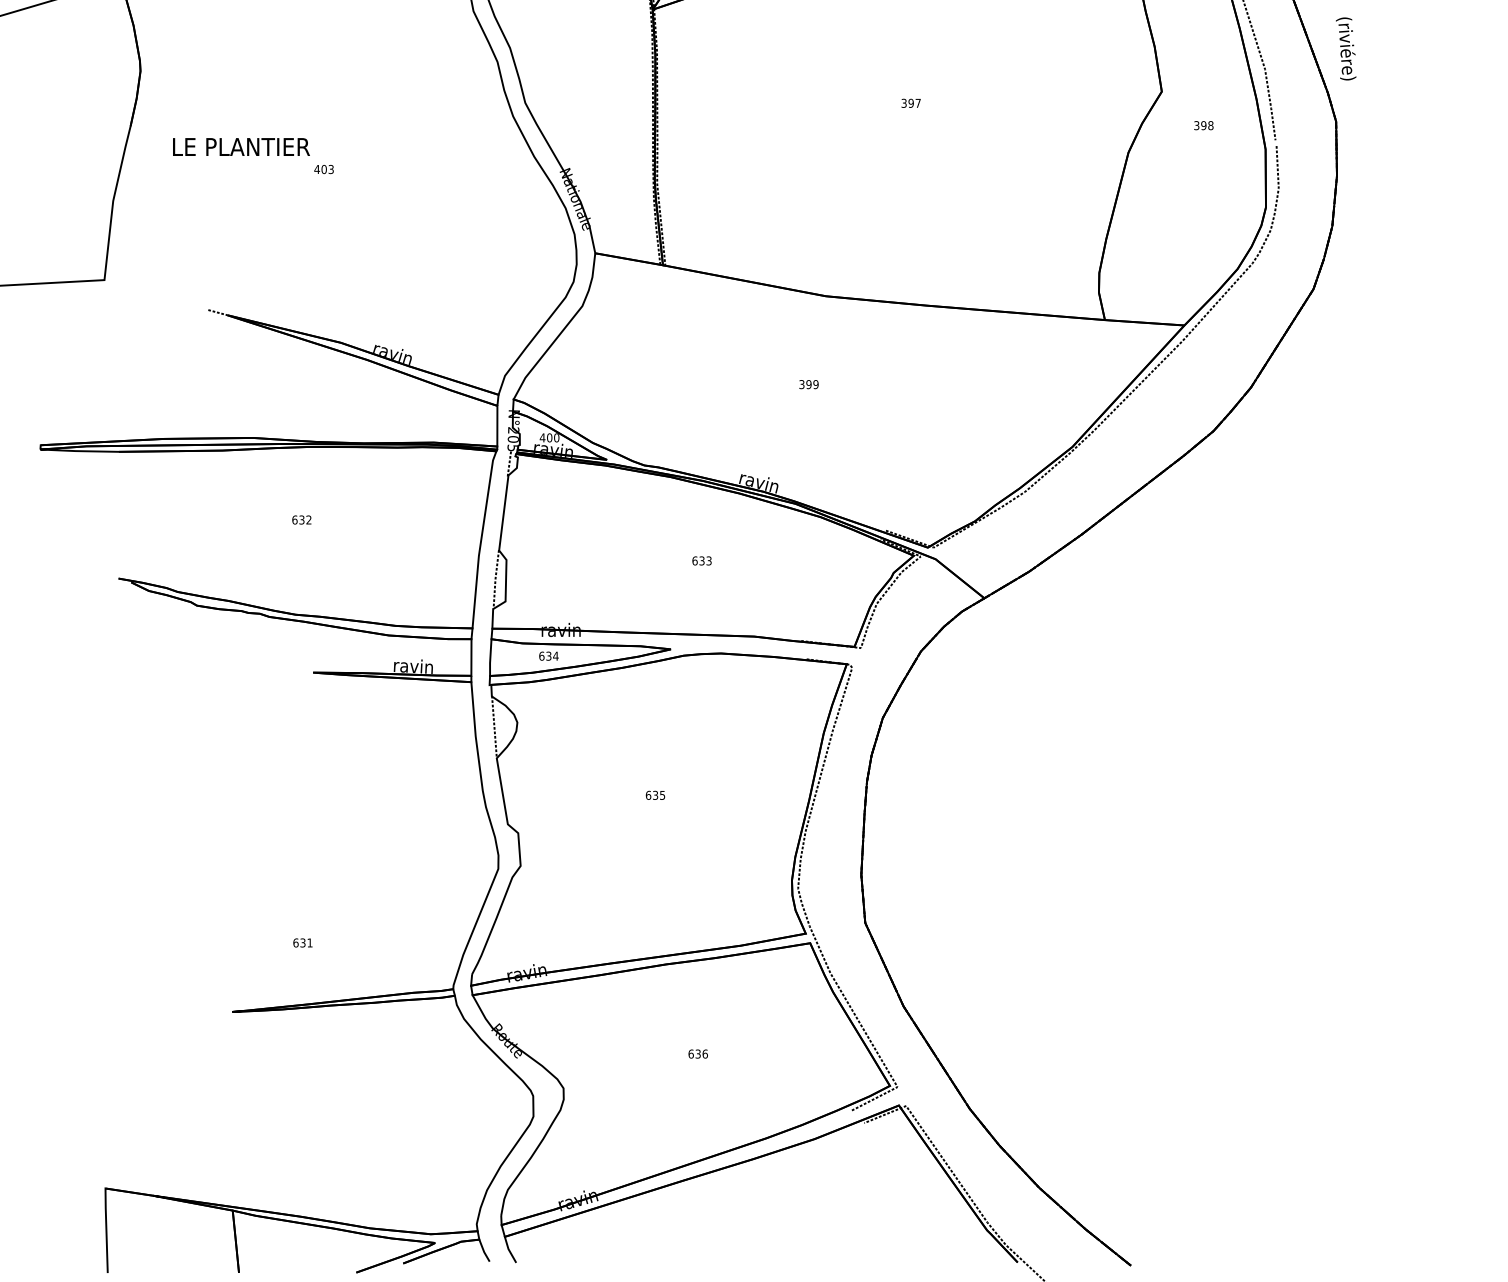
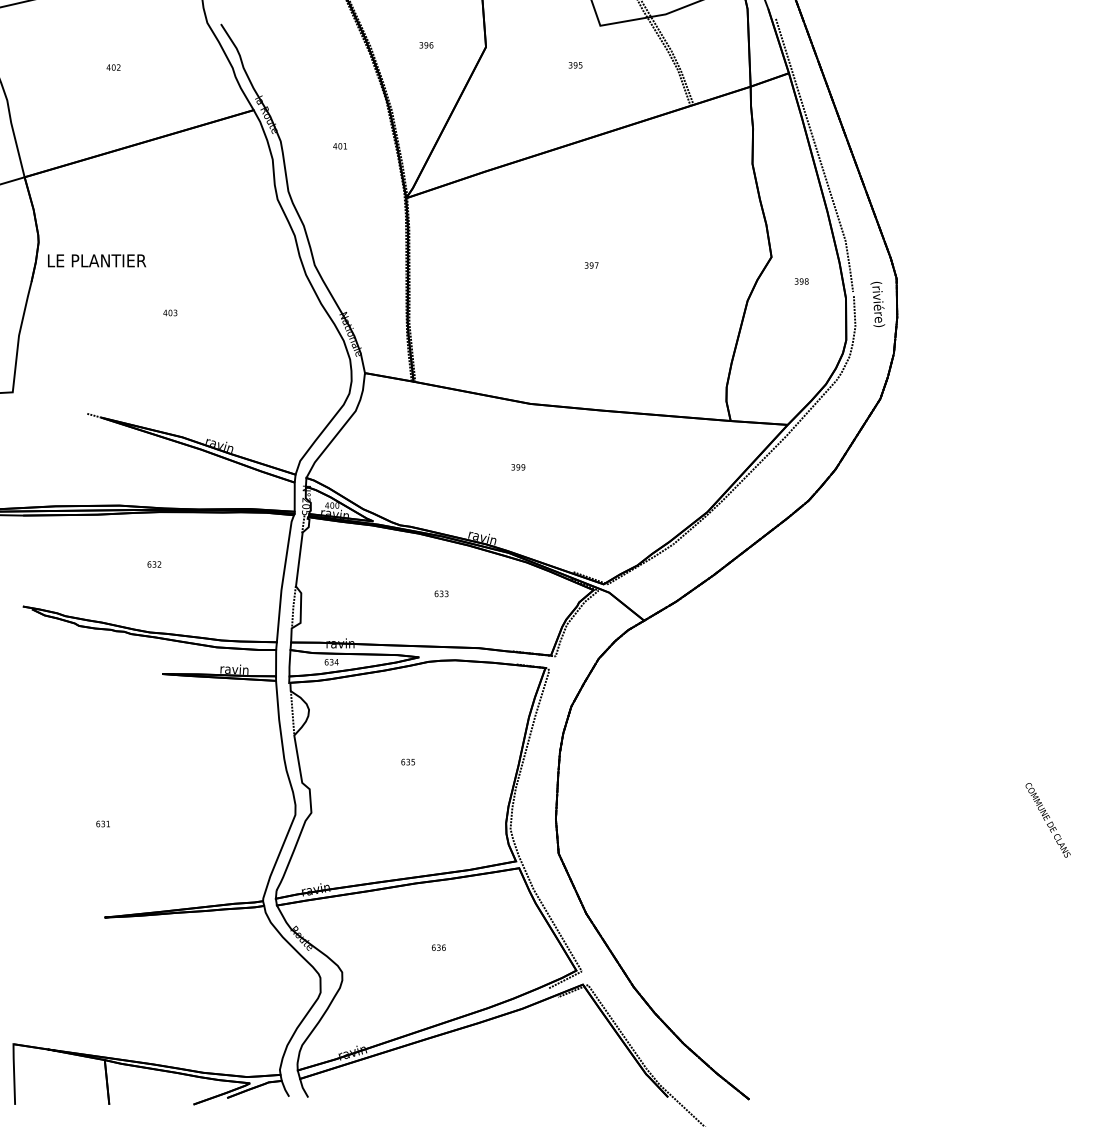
text: (1345, 47) -> (877, 303), moved
text: (240, 146) -> (96, 260), moved
text: (301, 942) -> (102, 823), moved

